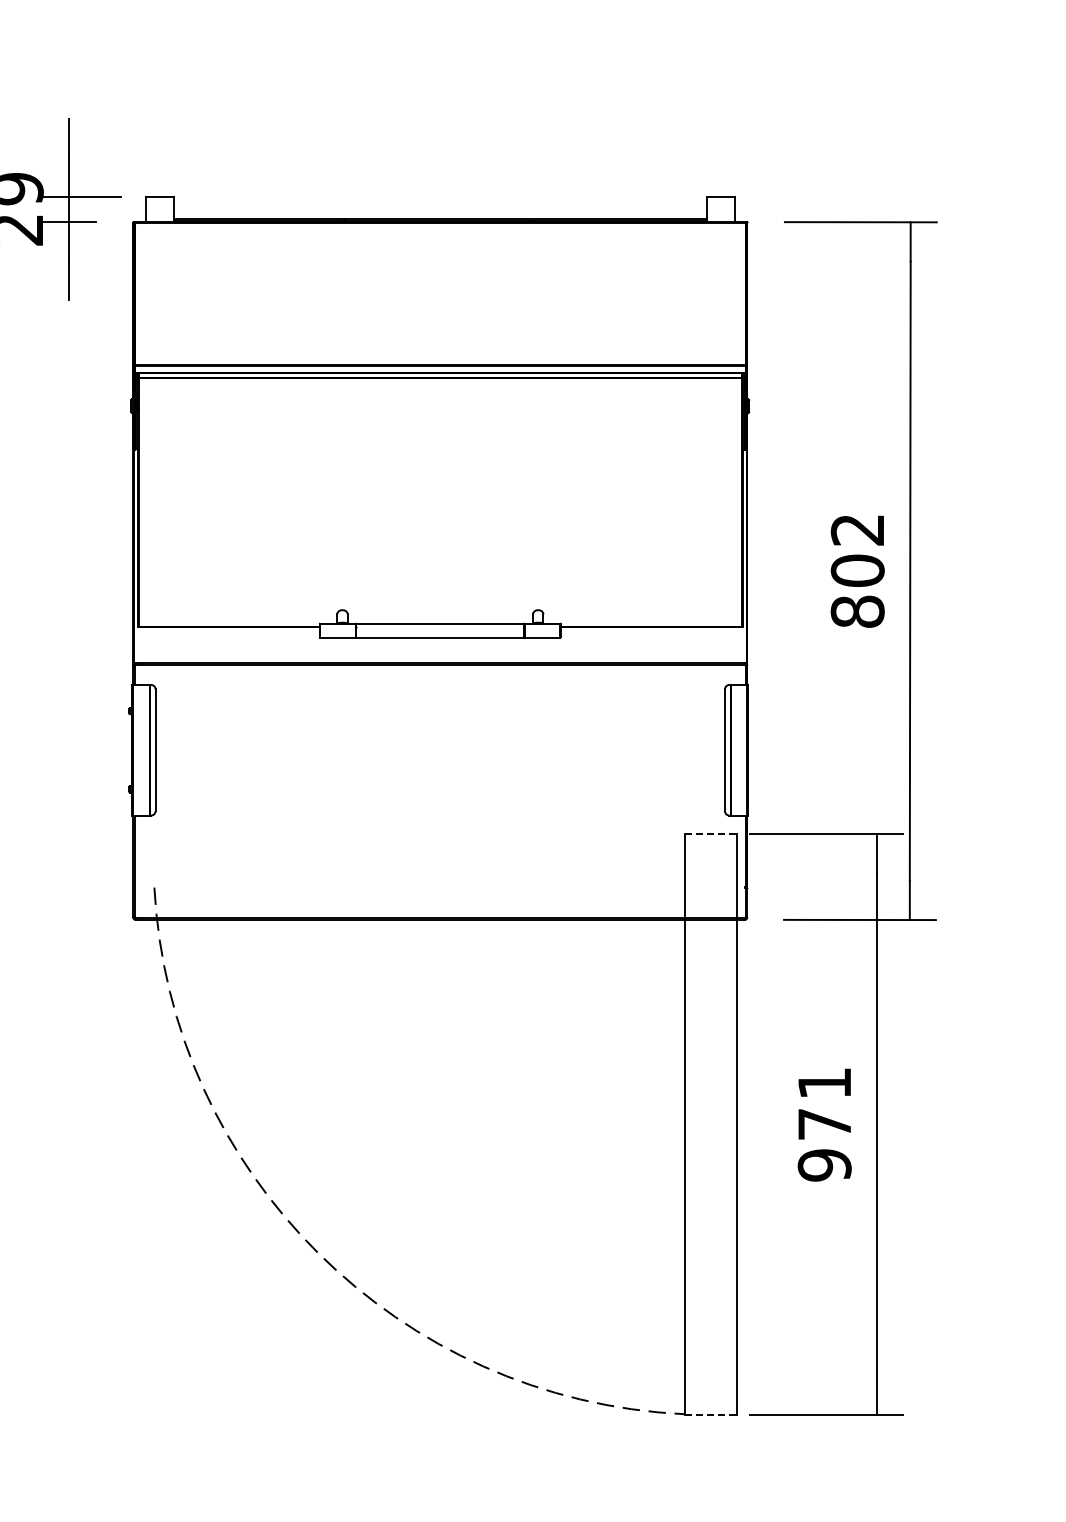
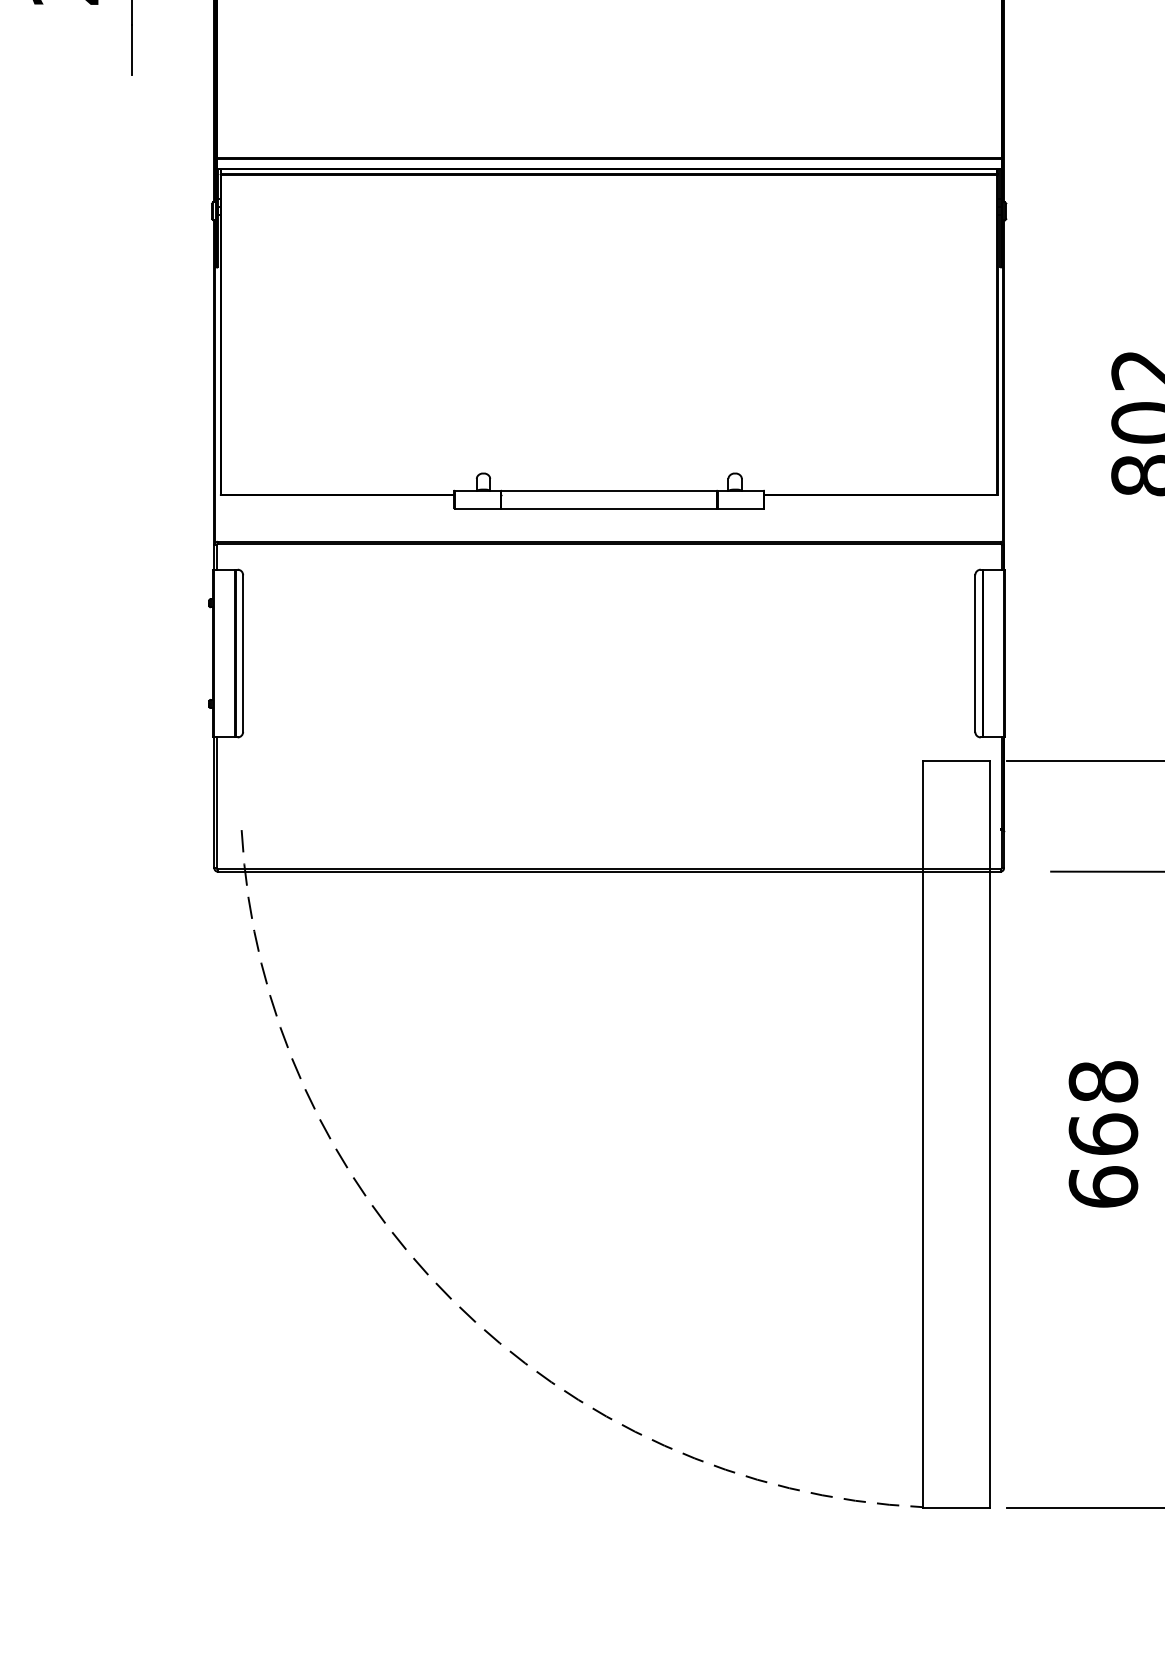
line: (711, 833) -> (957, 760), dashed -> solid
text: (824, 1124) -> (1103, 1134), 971 -> 668
line: (711, 1415) -> (957, 1508), dashed -> solid

